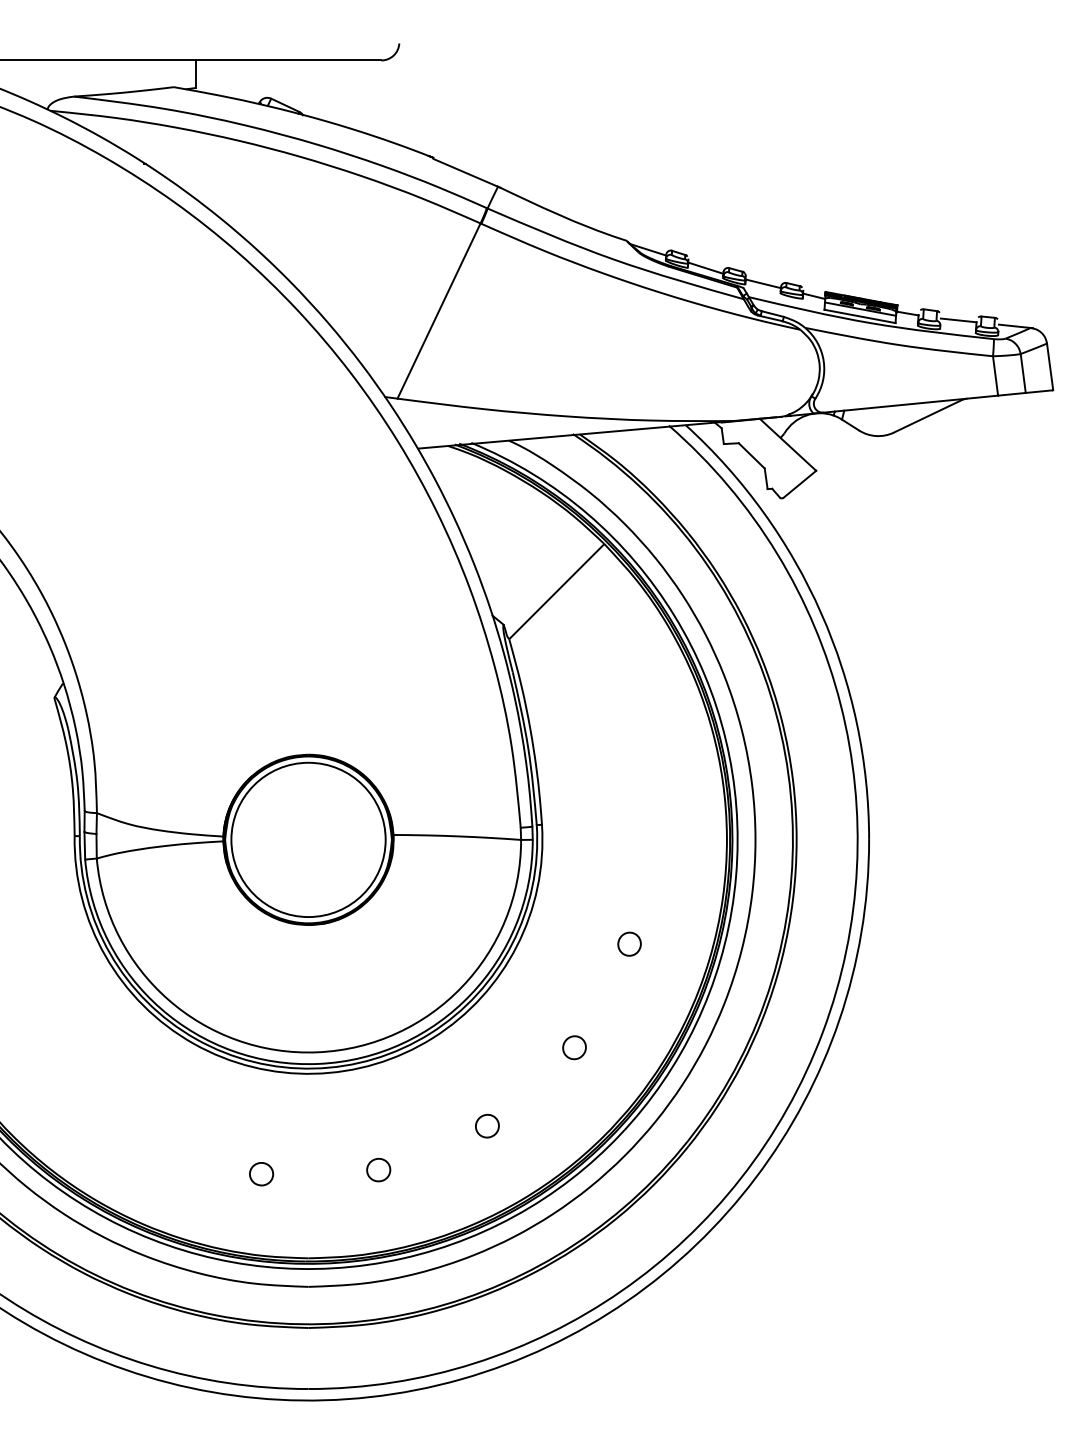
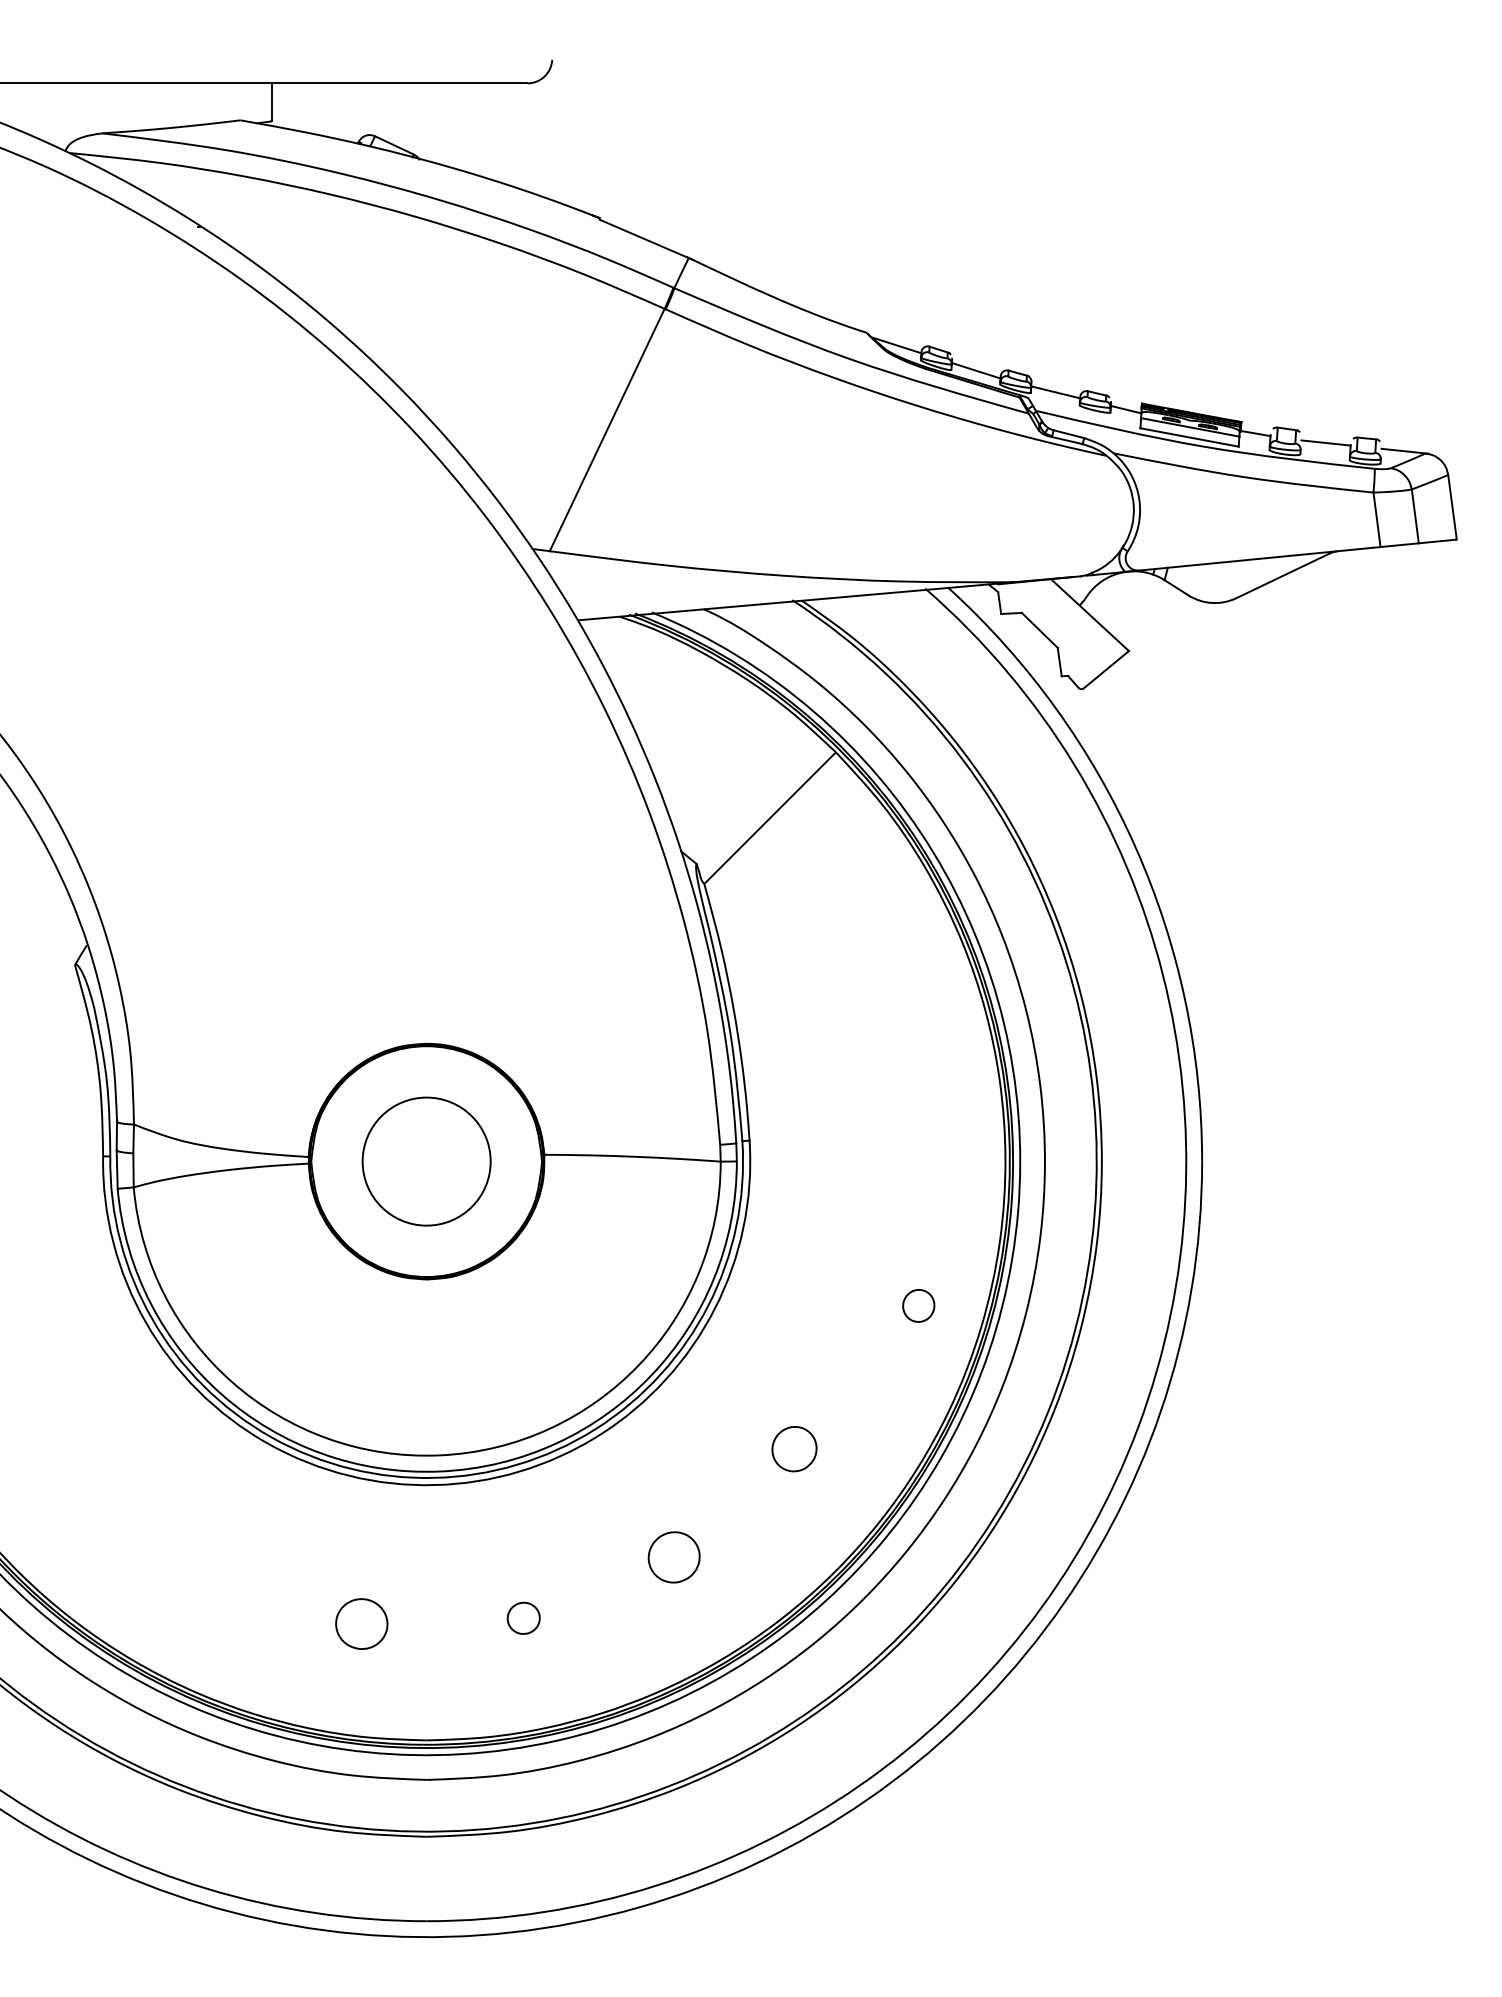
circle: (308, 839) -> (426, 1161), size x0.6
part: (629, 943) -> (918, 1305), moved
part: (574, 1047) -> (794, 1448), size x1.4
part: (486, 1126) -> (673, 1557), size x1.6
part: (261, 1173) -> (361, 1623), size x1.6

